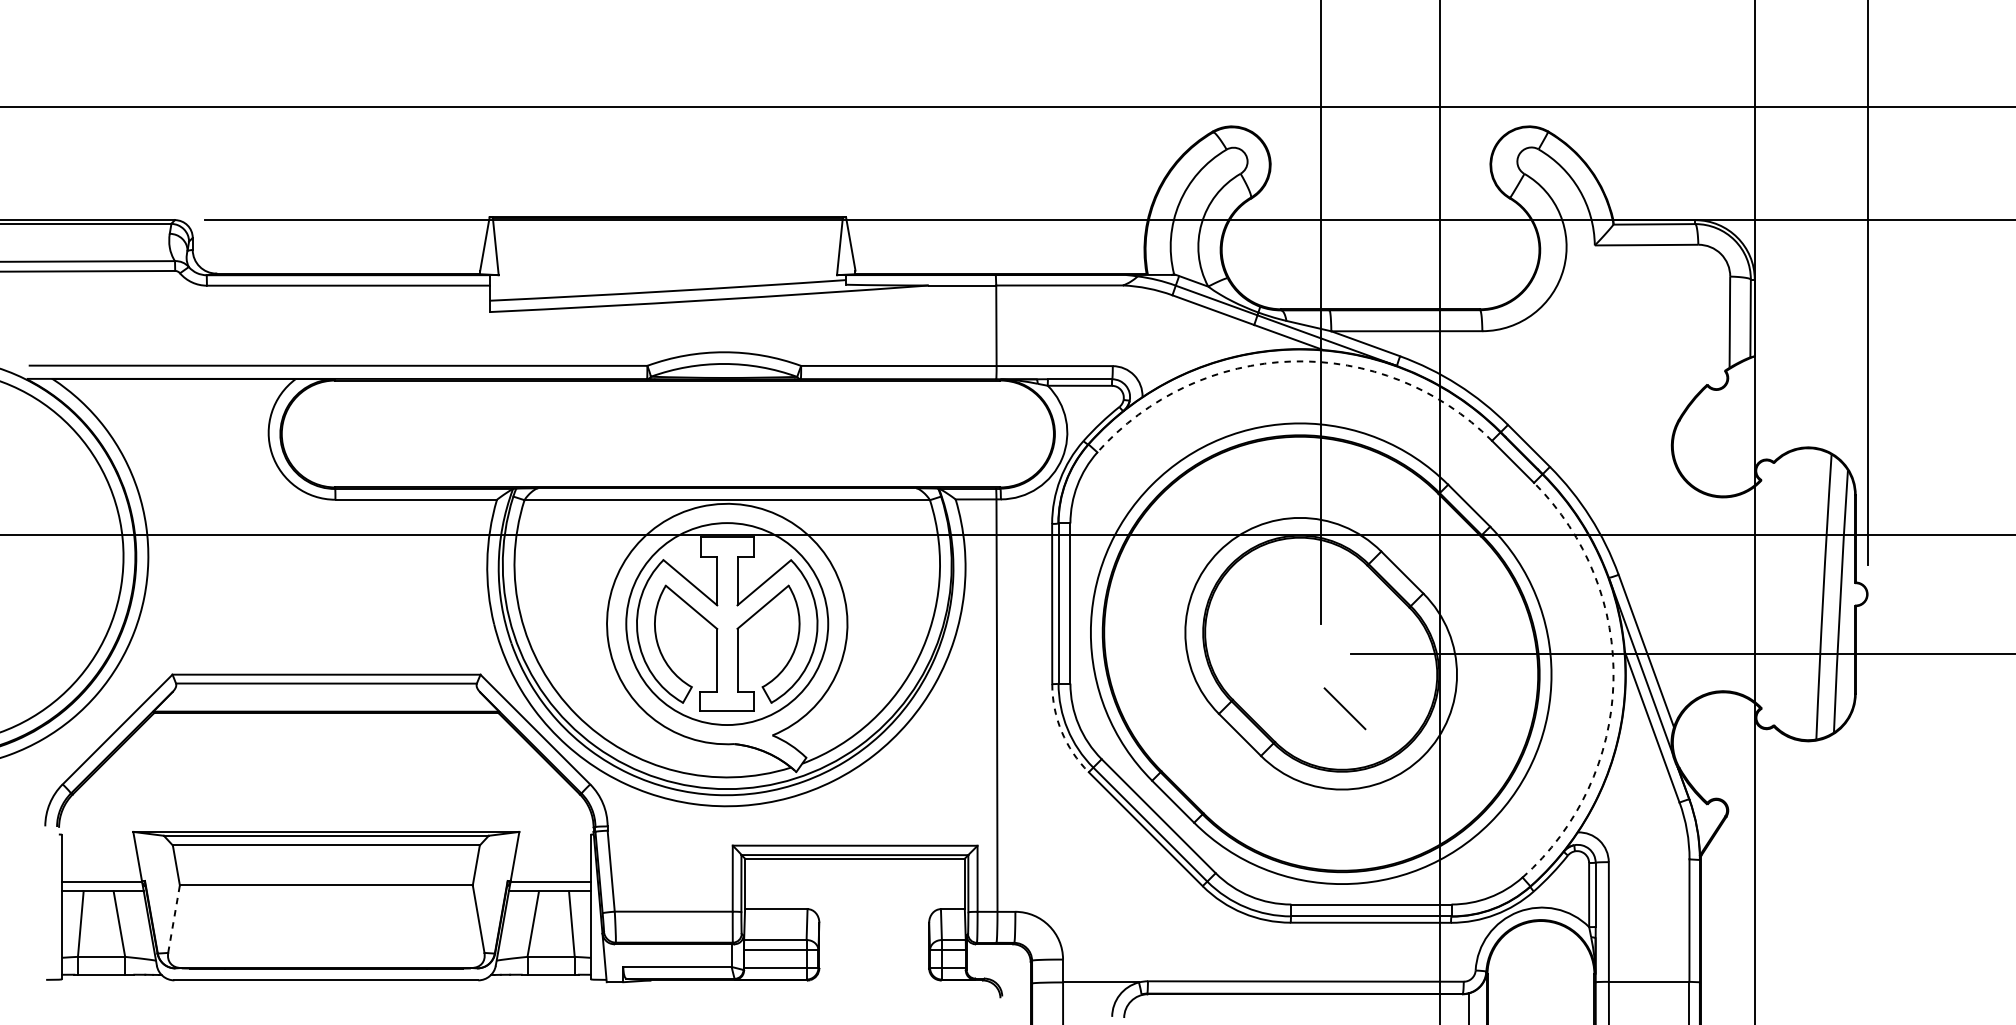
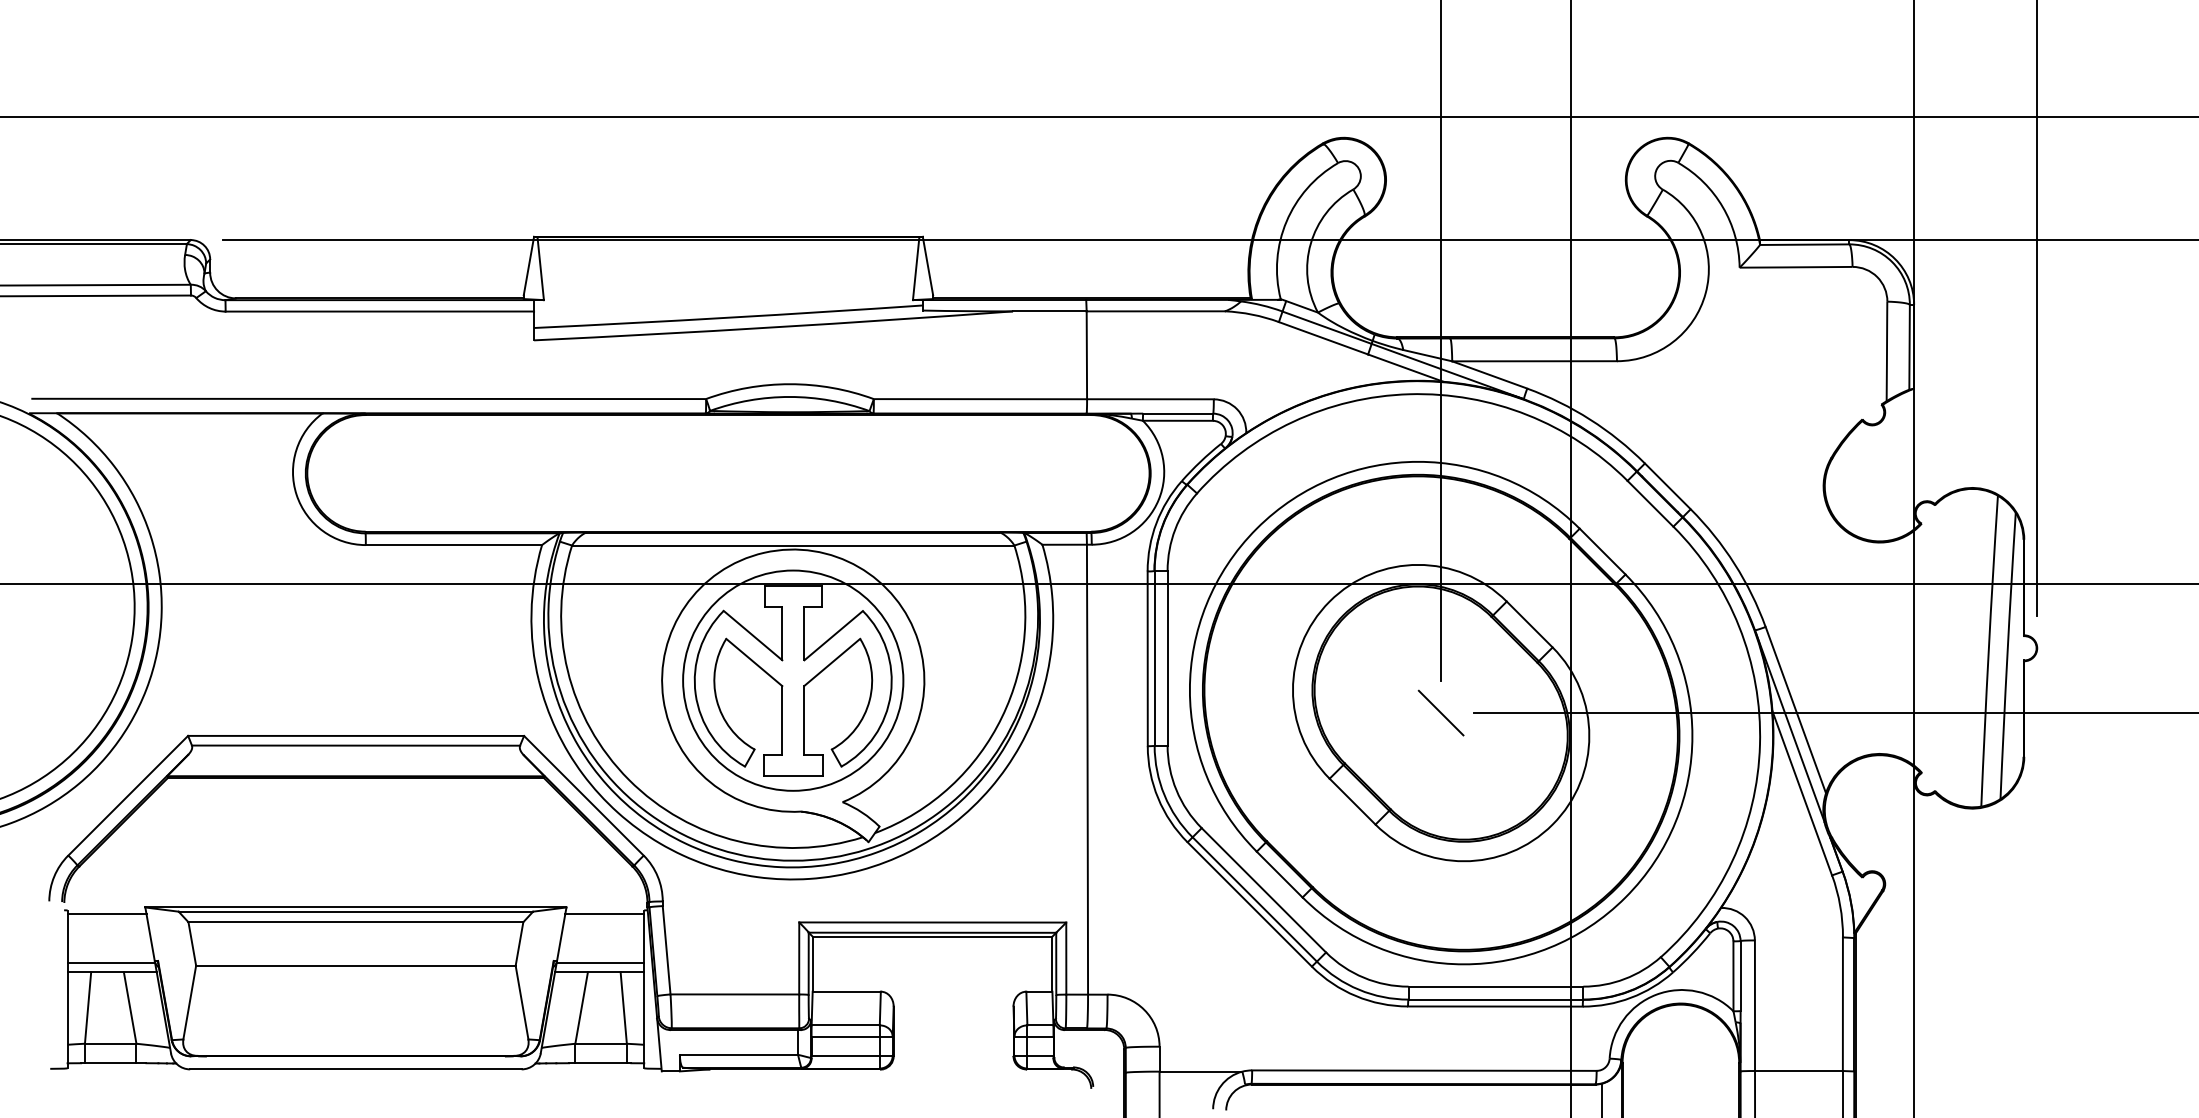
arc: (1292, 361) -> (1409, 394), dashed -> solid
arc: (1613, 682) -> (1759, 744), dashed -> solid
line: (1344, 708) -> (1440, 712), moved
arc: (1062, 732) -> (1158, 798), dashed -> solid
line: (97, 838) -> (106, 914), added
line: (554, 838) -> (604, 914), added
line: (173, 919) -> (189, 1002), dashed -> solid

